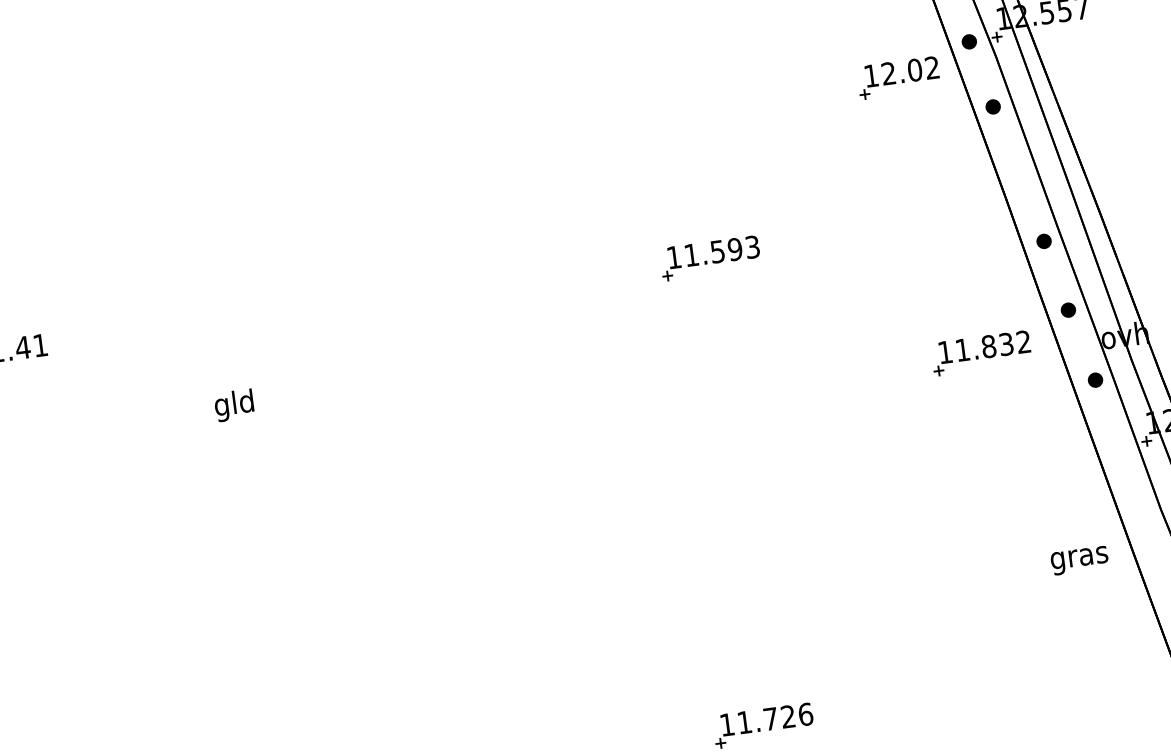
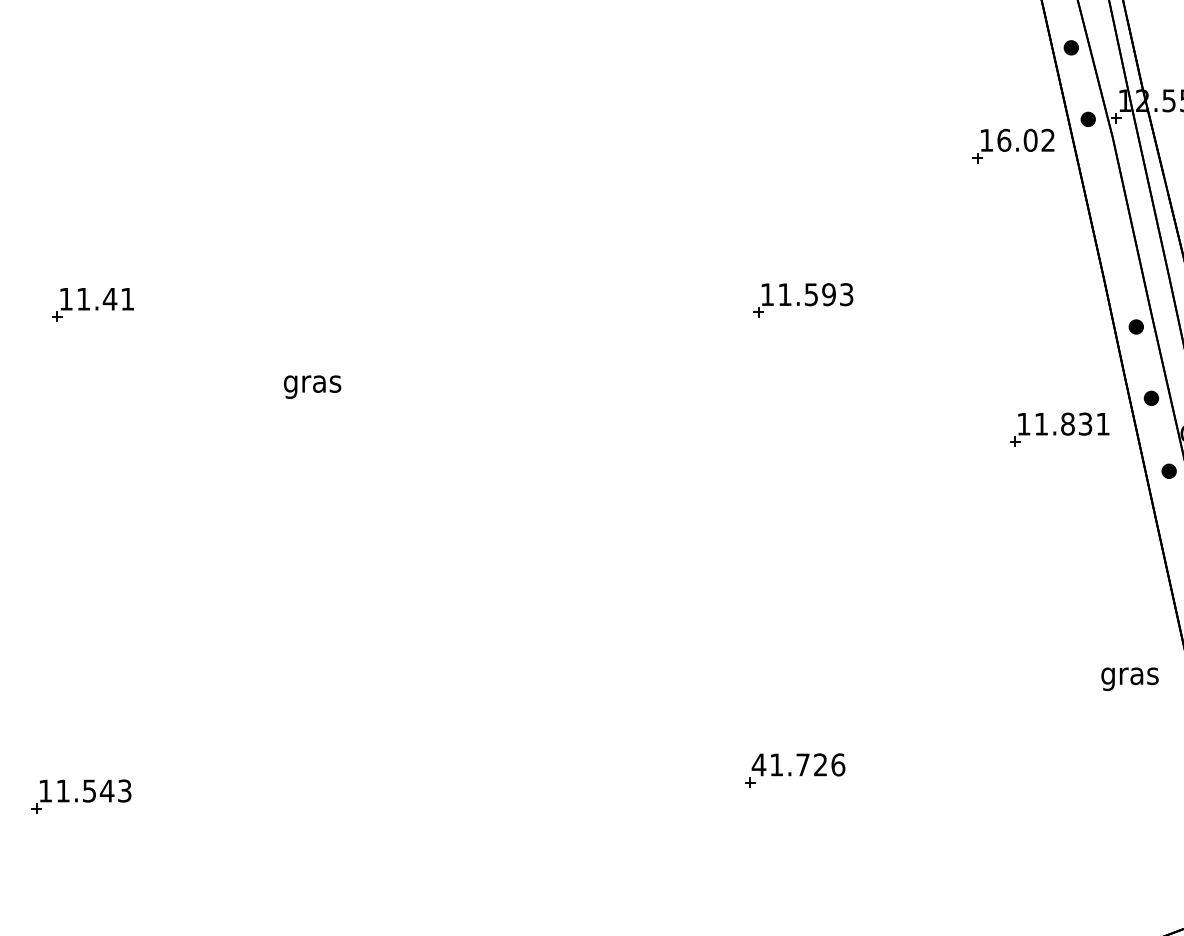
text: (888, 72) -> (1004, 139), 12.02 -> 16.02
part: (992, 106) -> (1102, 186), removed
text: (1023, 341) -> (1102, 423), 11.832 -> 11.831
text: (234, 404) -> (312, 383), gld -> gras
text: (1079, 560) -> (1129, 678), moved
text: (726, 724) -> (758, 764), 11.726 -> 41.726

